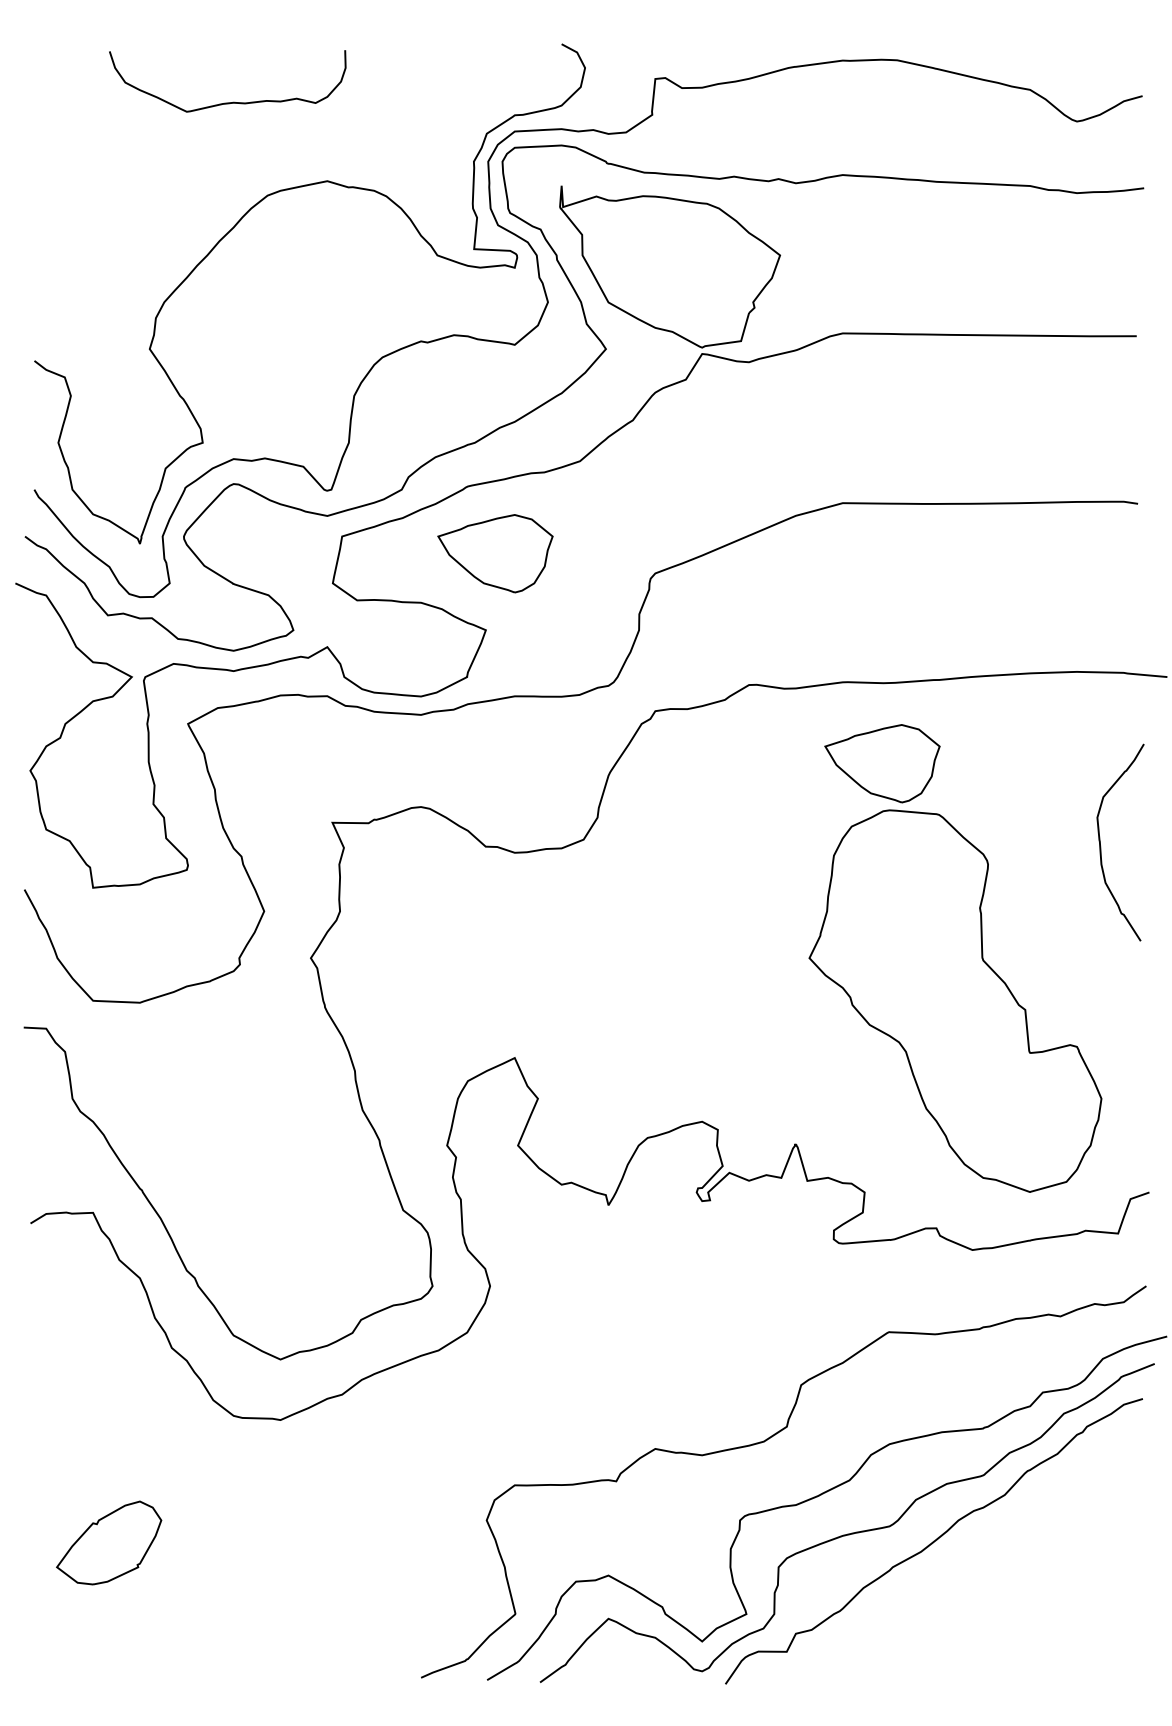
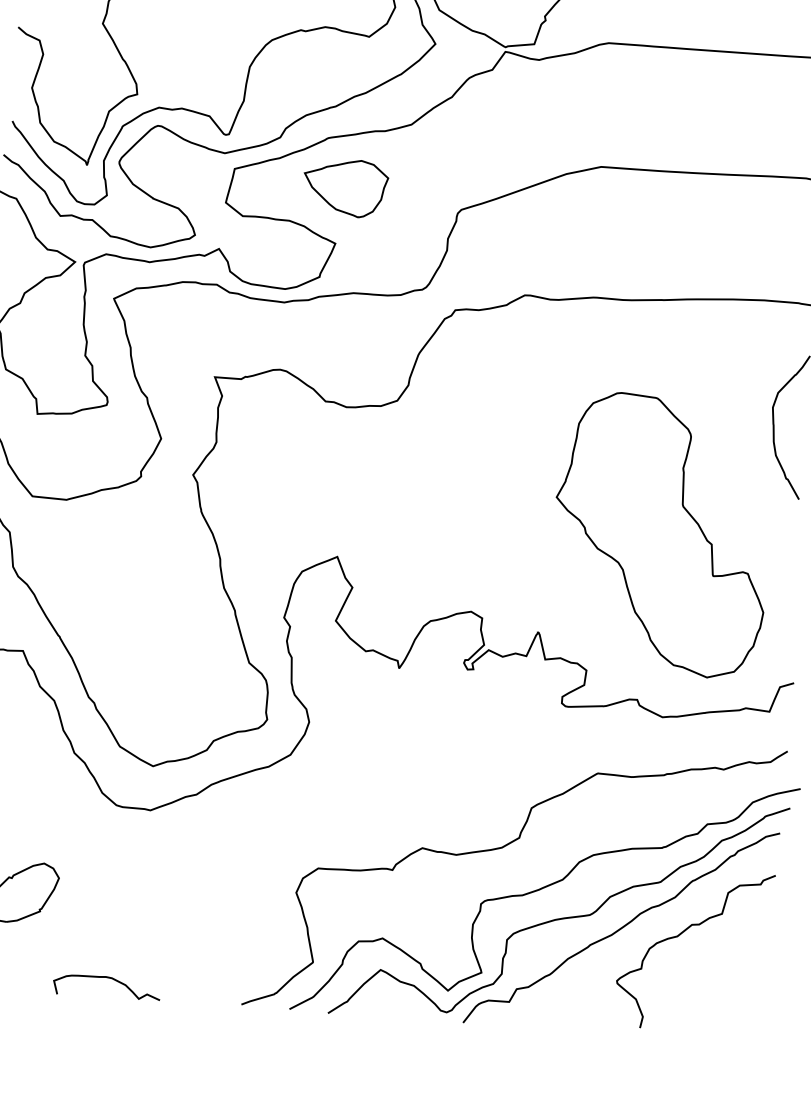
part: (882, 763) -> (618, 358), removed
curve: (1015, 1545) -> (680, 934), added
curve: (239, 1653) -> (110, 978), added

